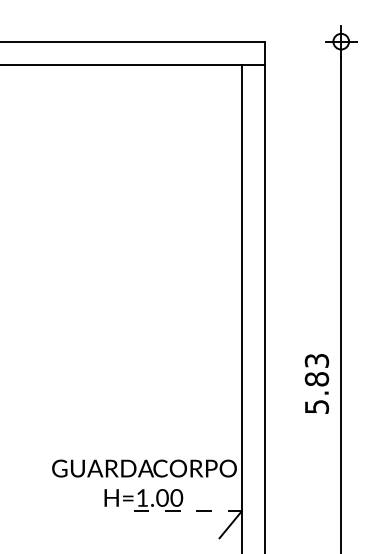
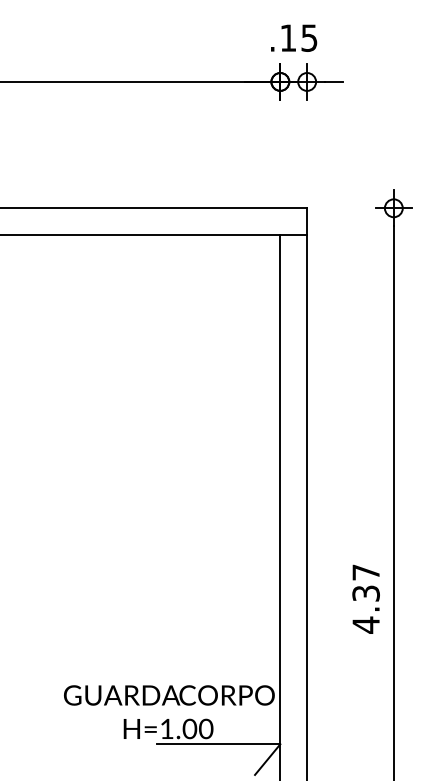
text: (316, 383) -> (365, 598), 5.83 -> 4.37
line: (187, 511) -> (218, 744), dashed -> solid

